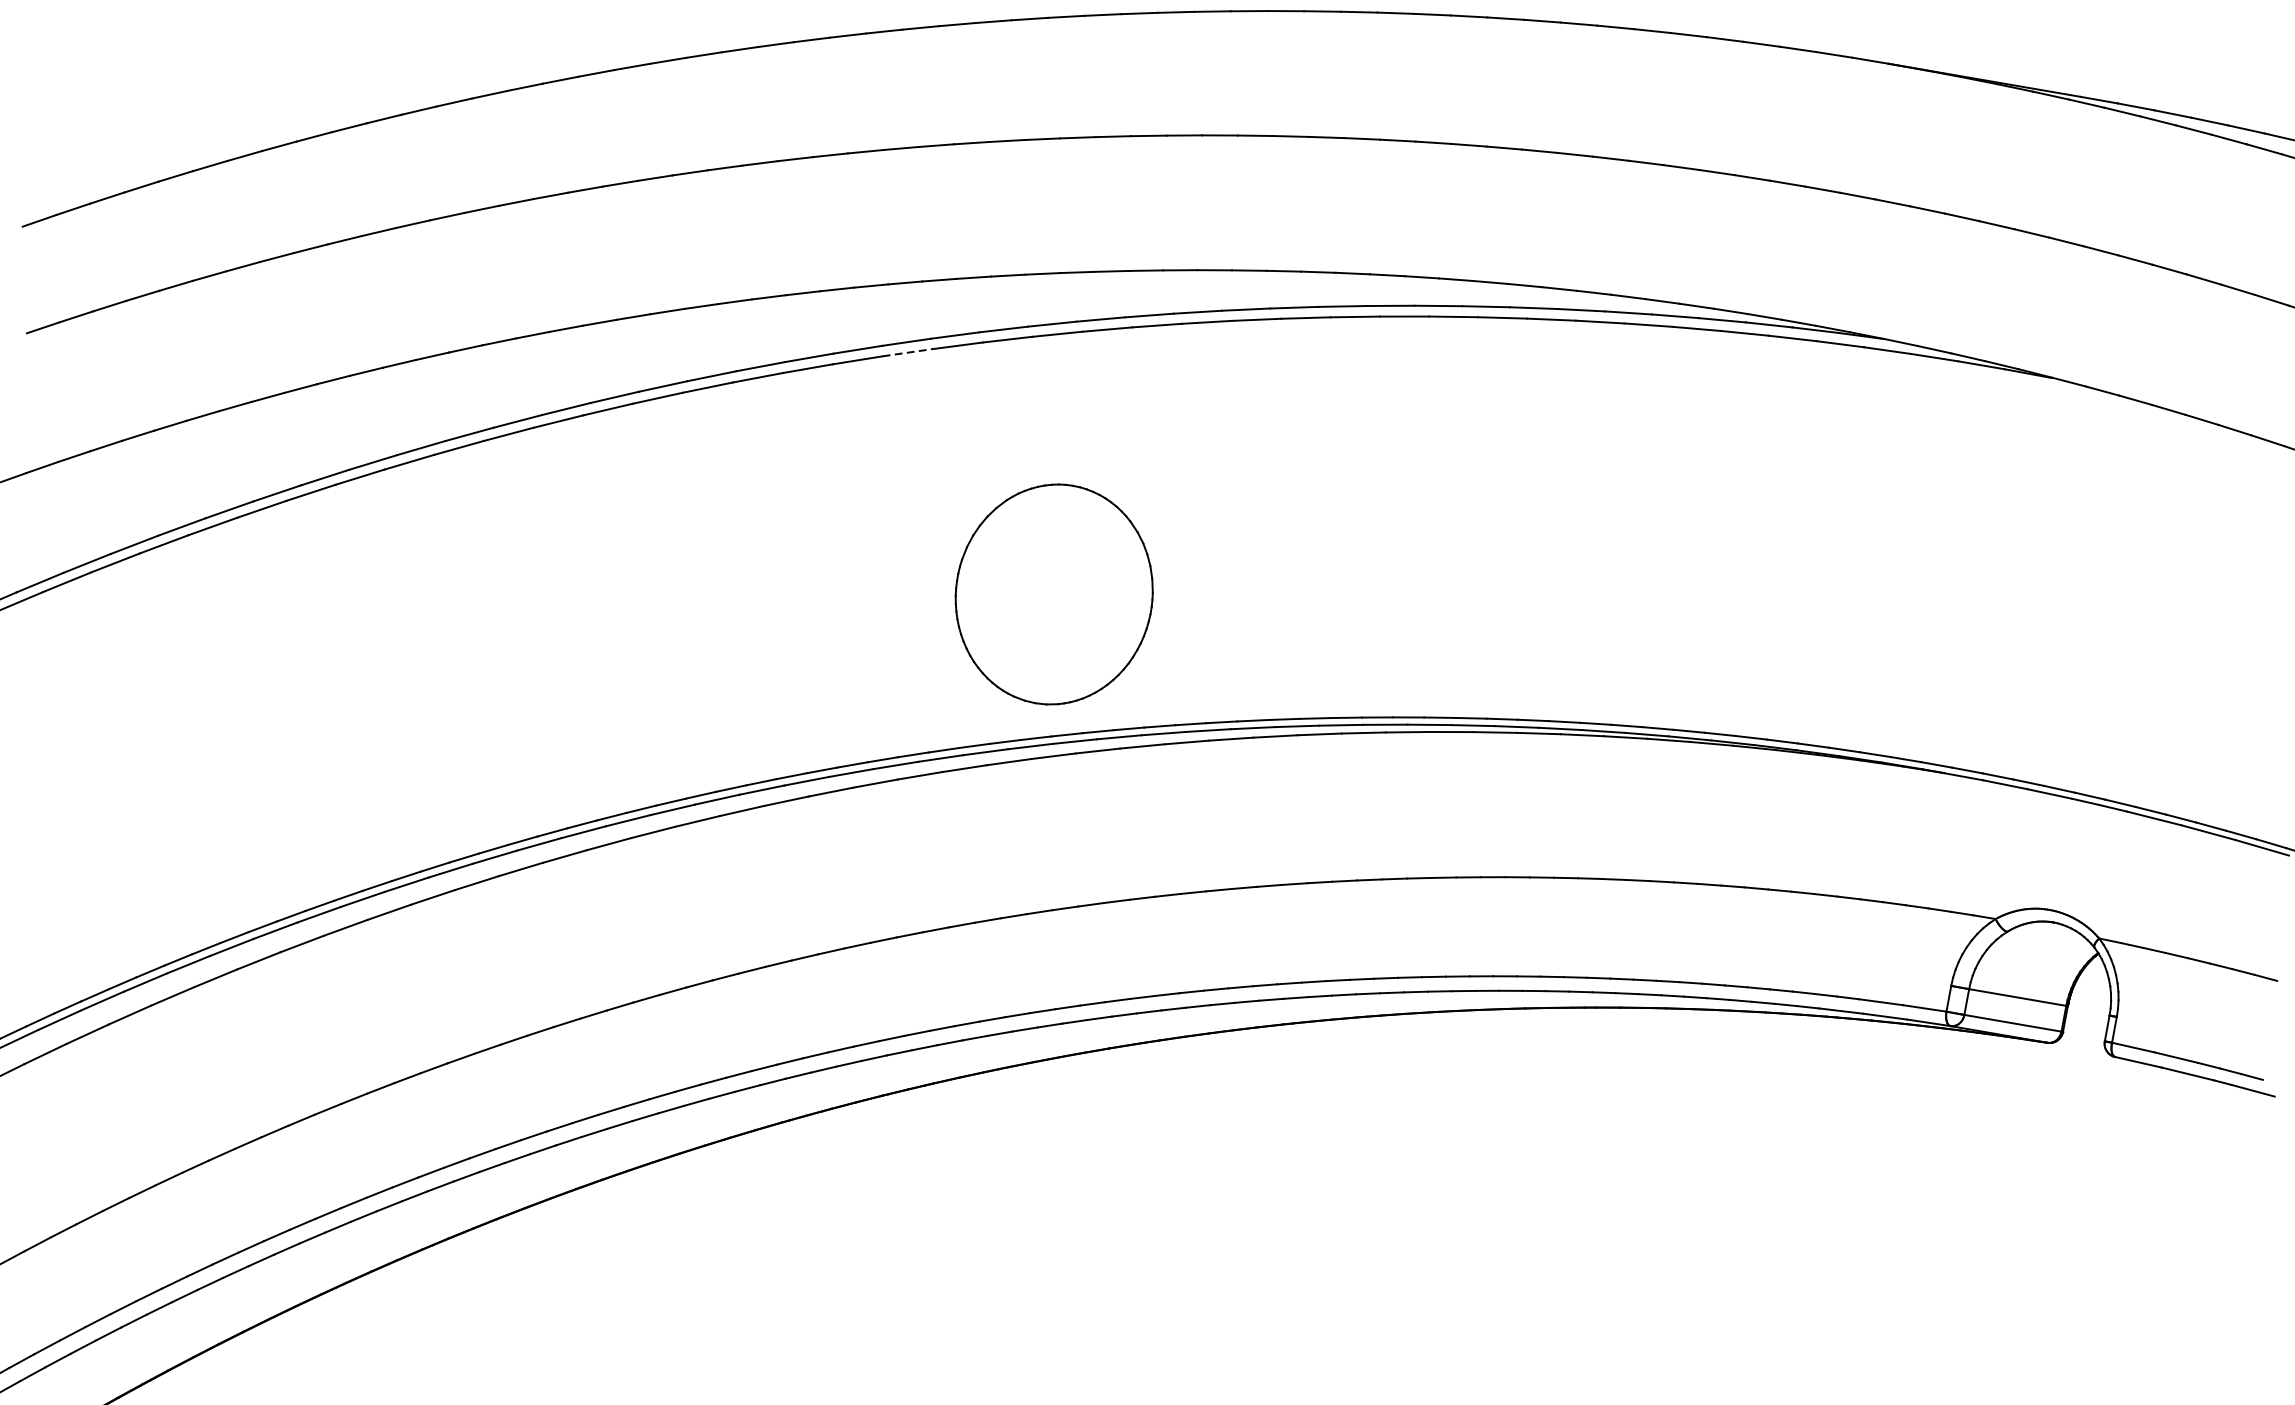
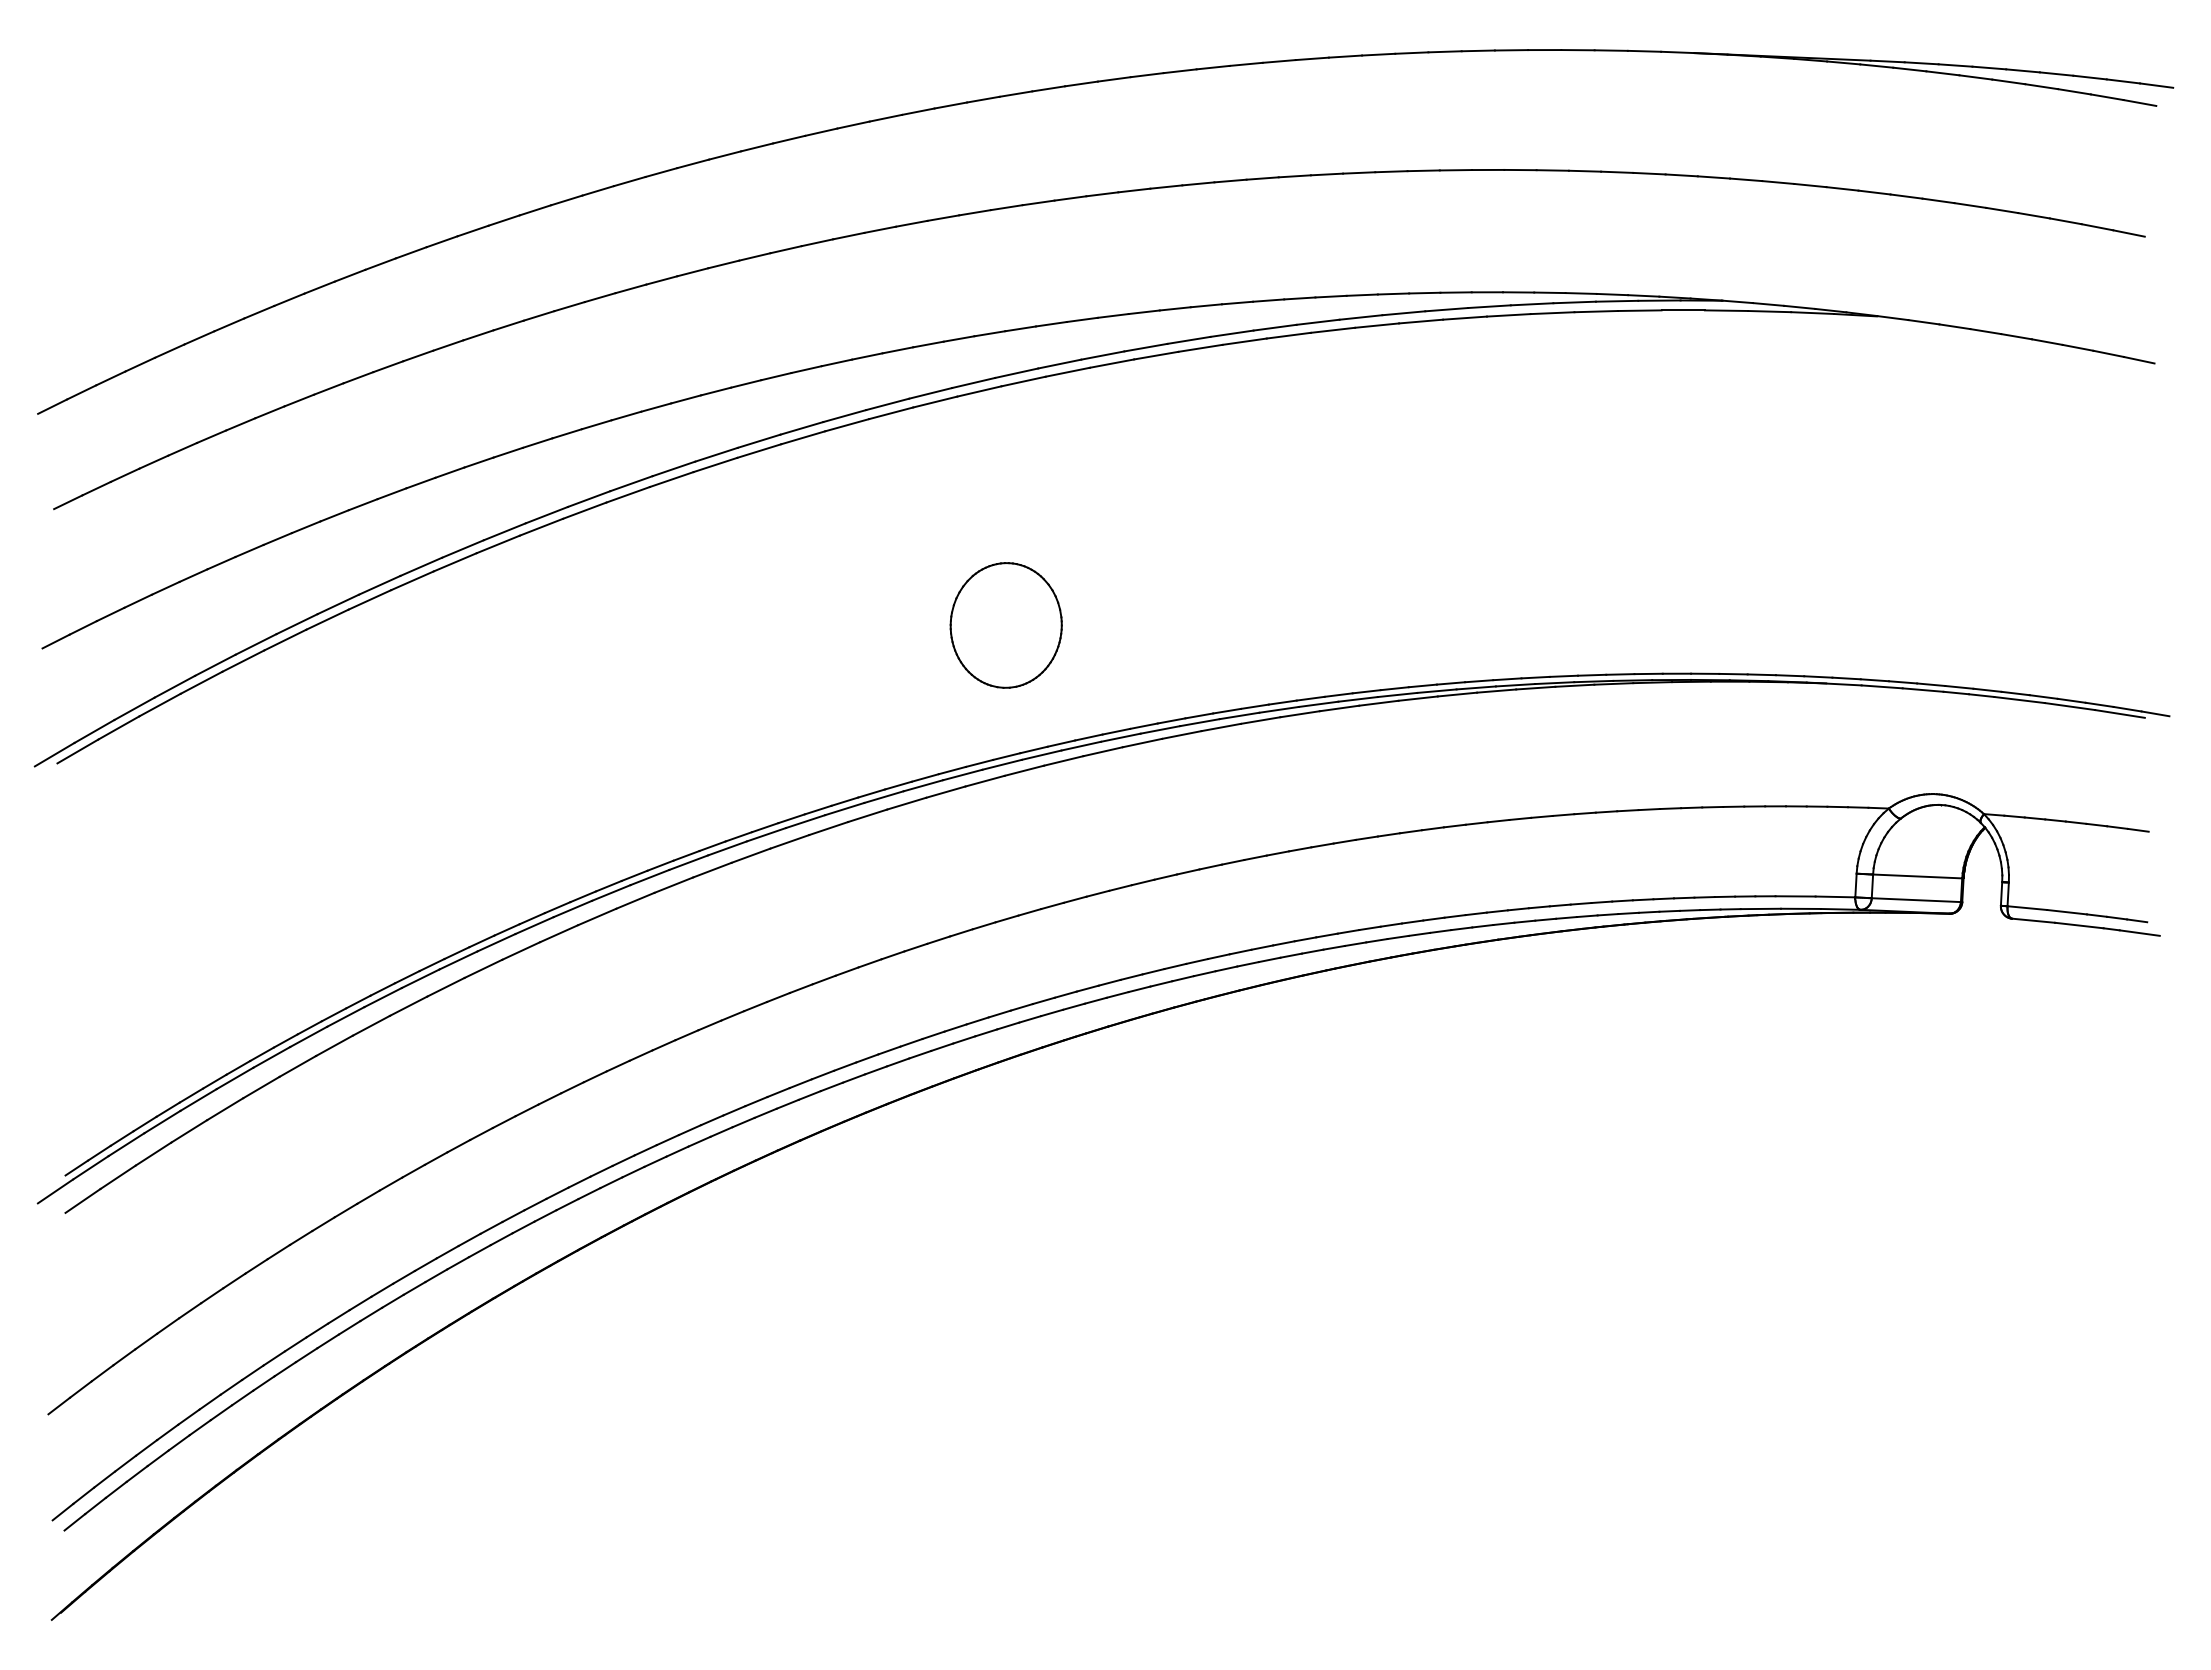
line: (908, 353) -> (847, 425), dashed -> solid
part: (1053, 594) -> (1005, 625), size x0.62

